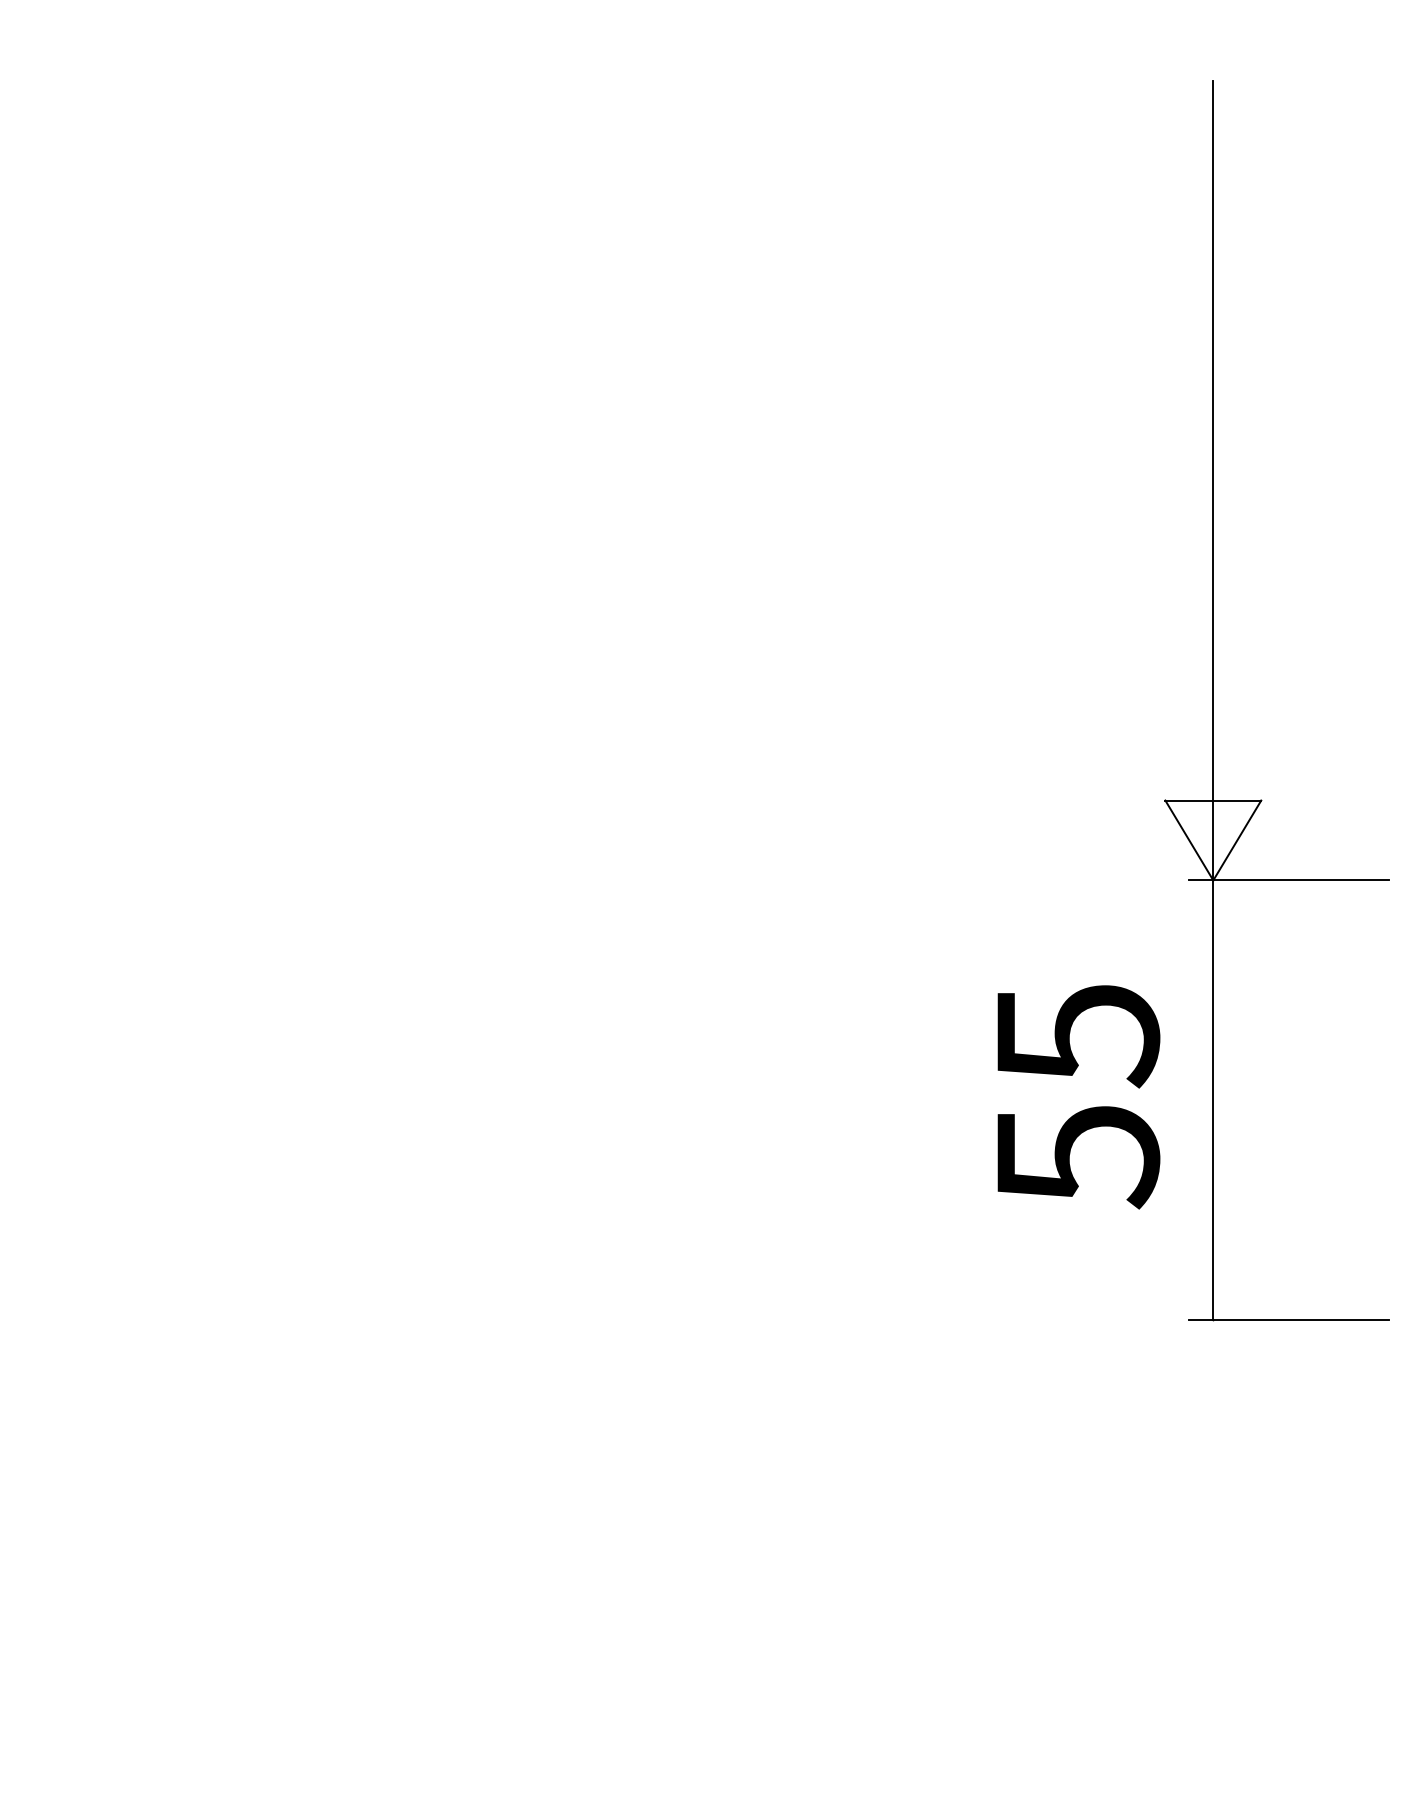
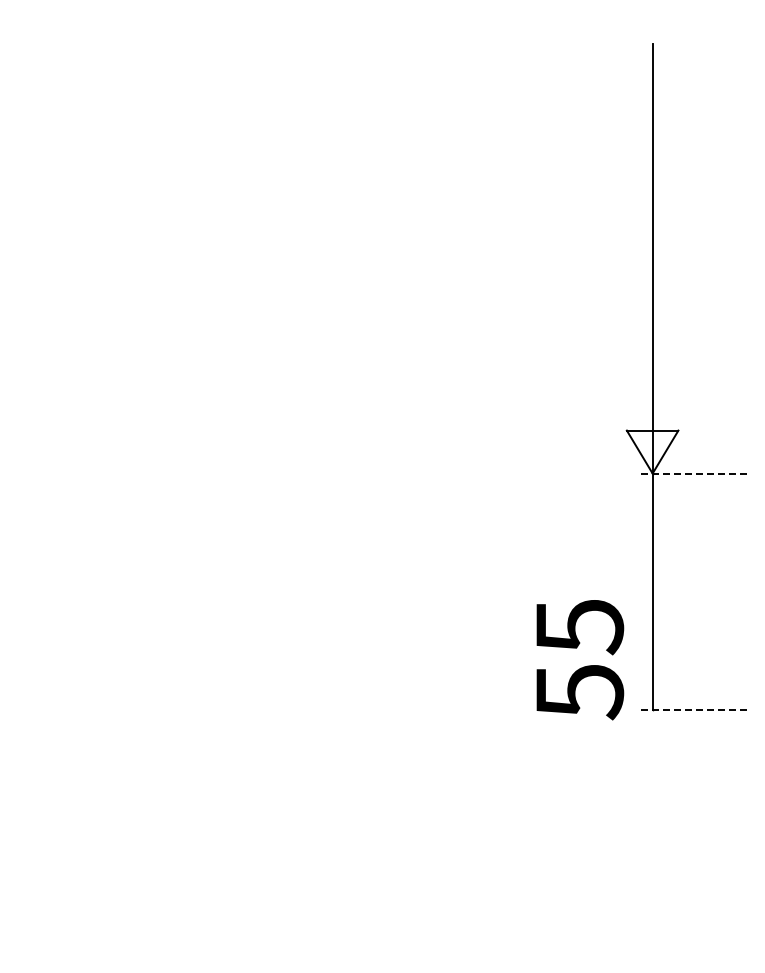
line: (1289, 880) -> (693, 473), solid -> dashed
text: (1079, 1097) -> (580, 660), moved
line: (1289, 1319) -> (693, 709), solid -> dashed

